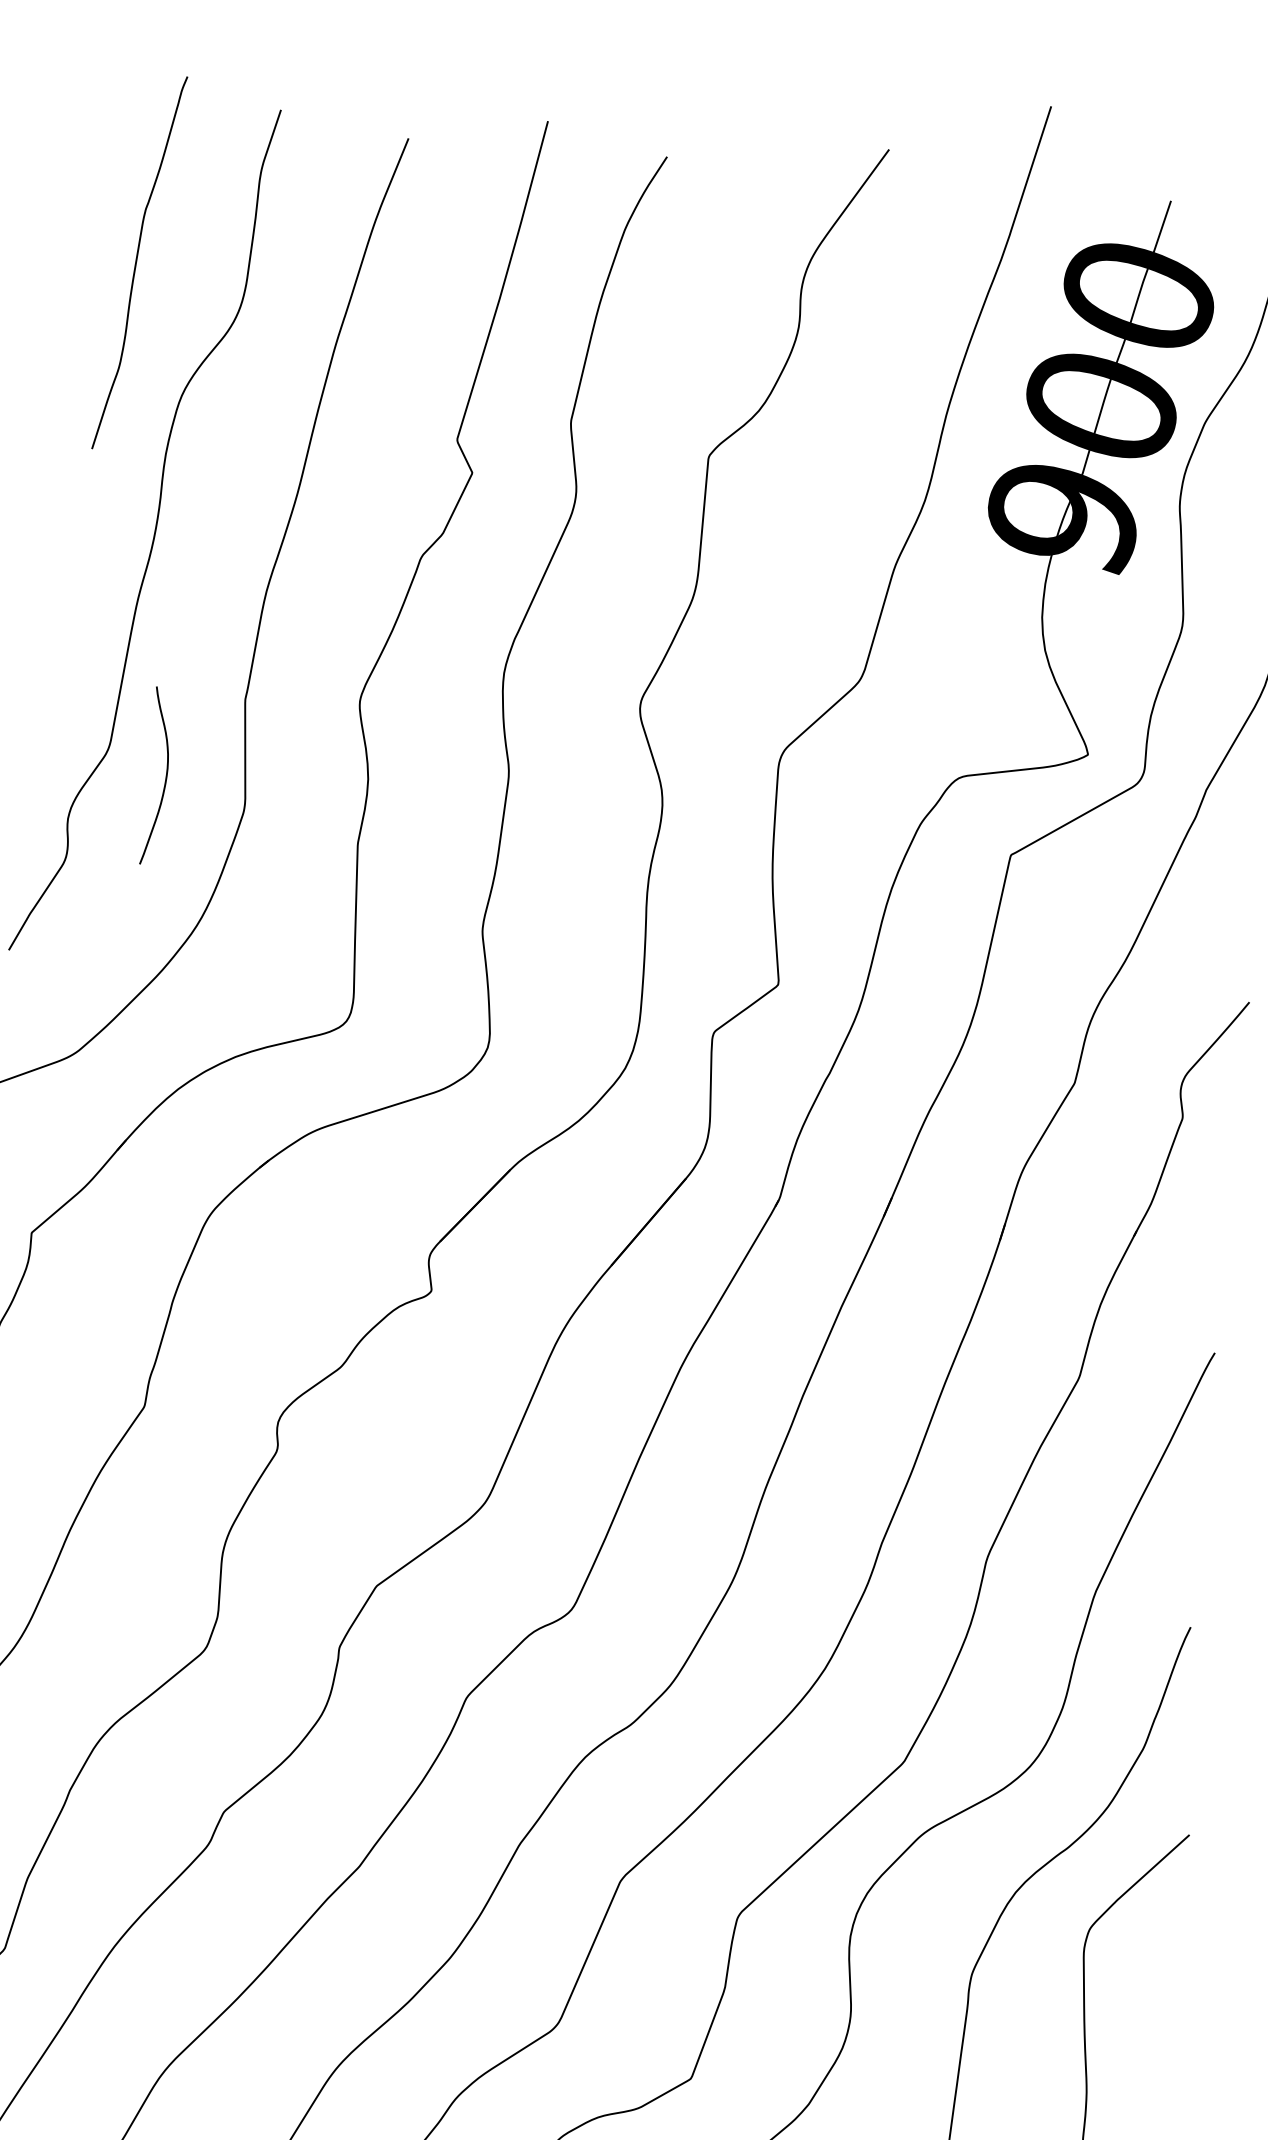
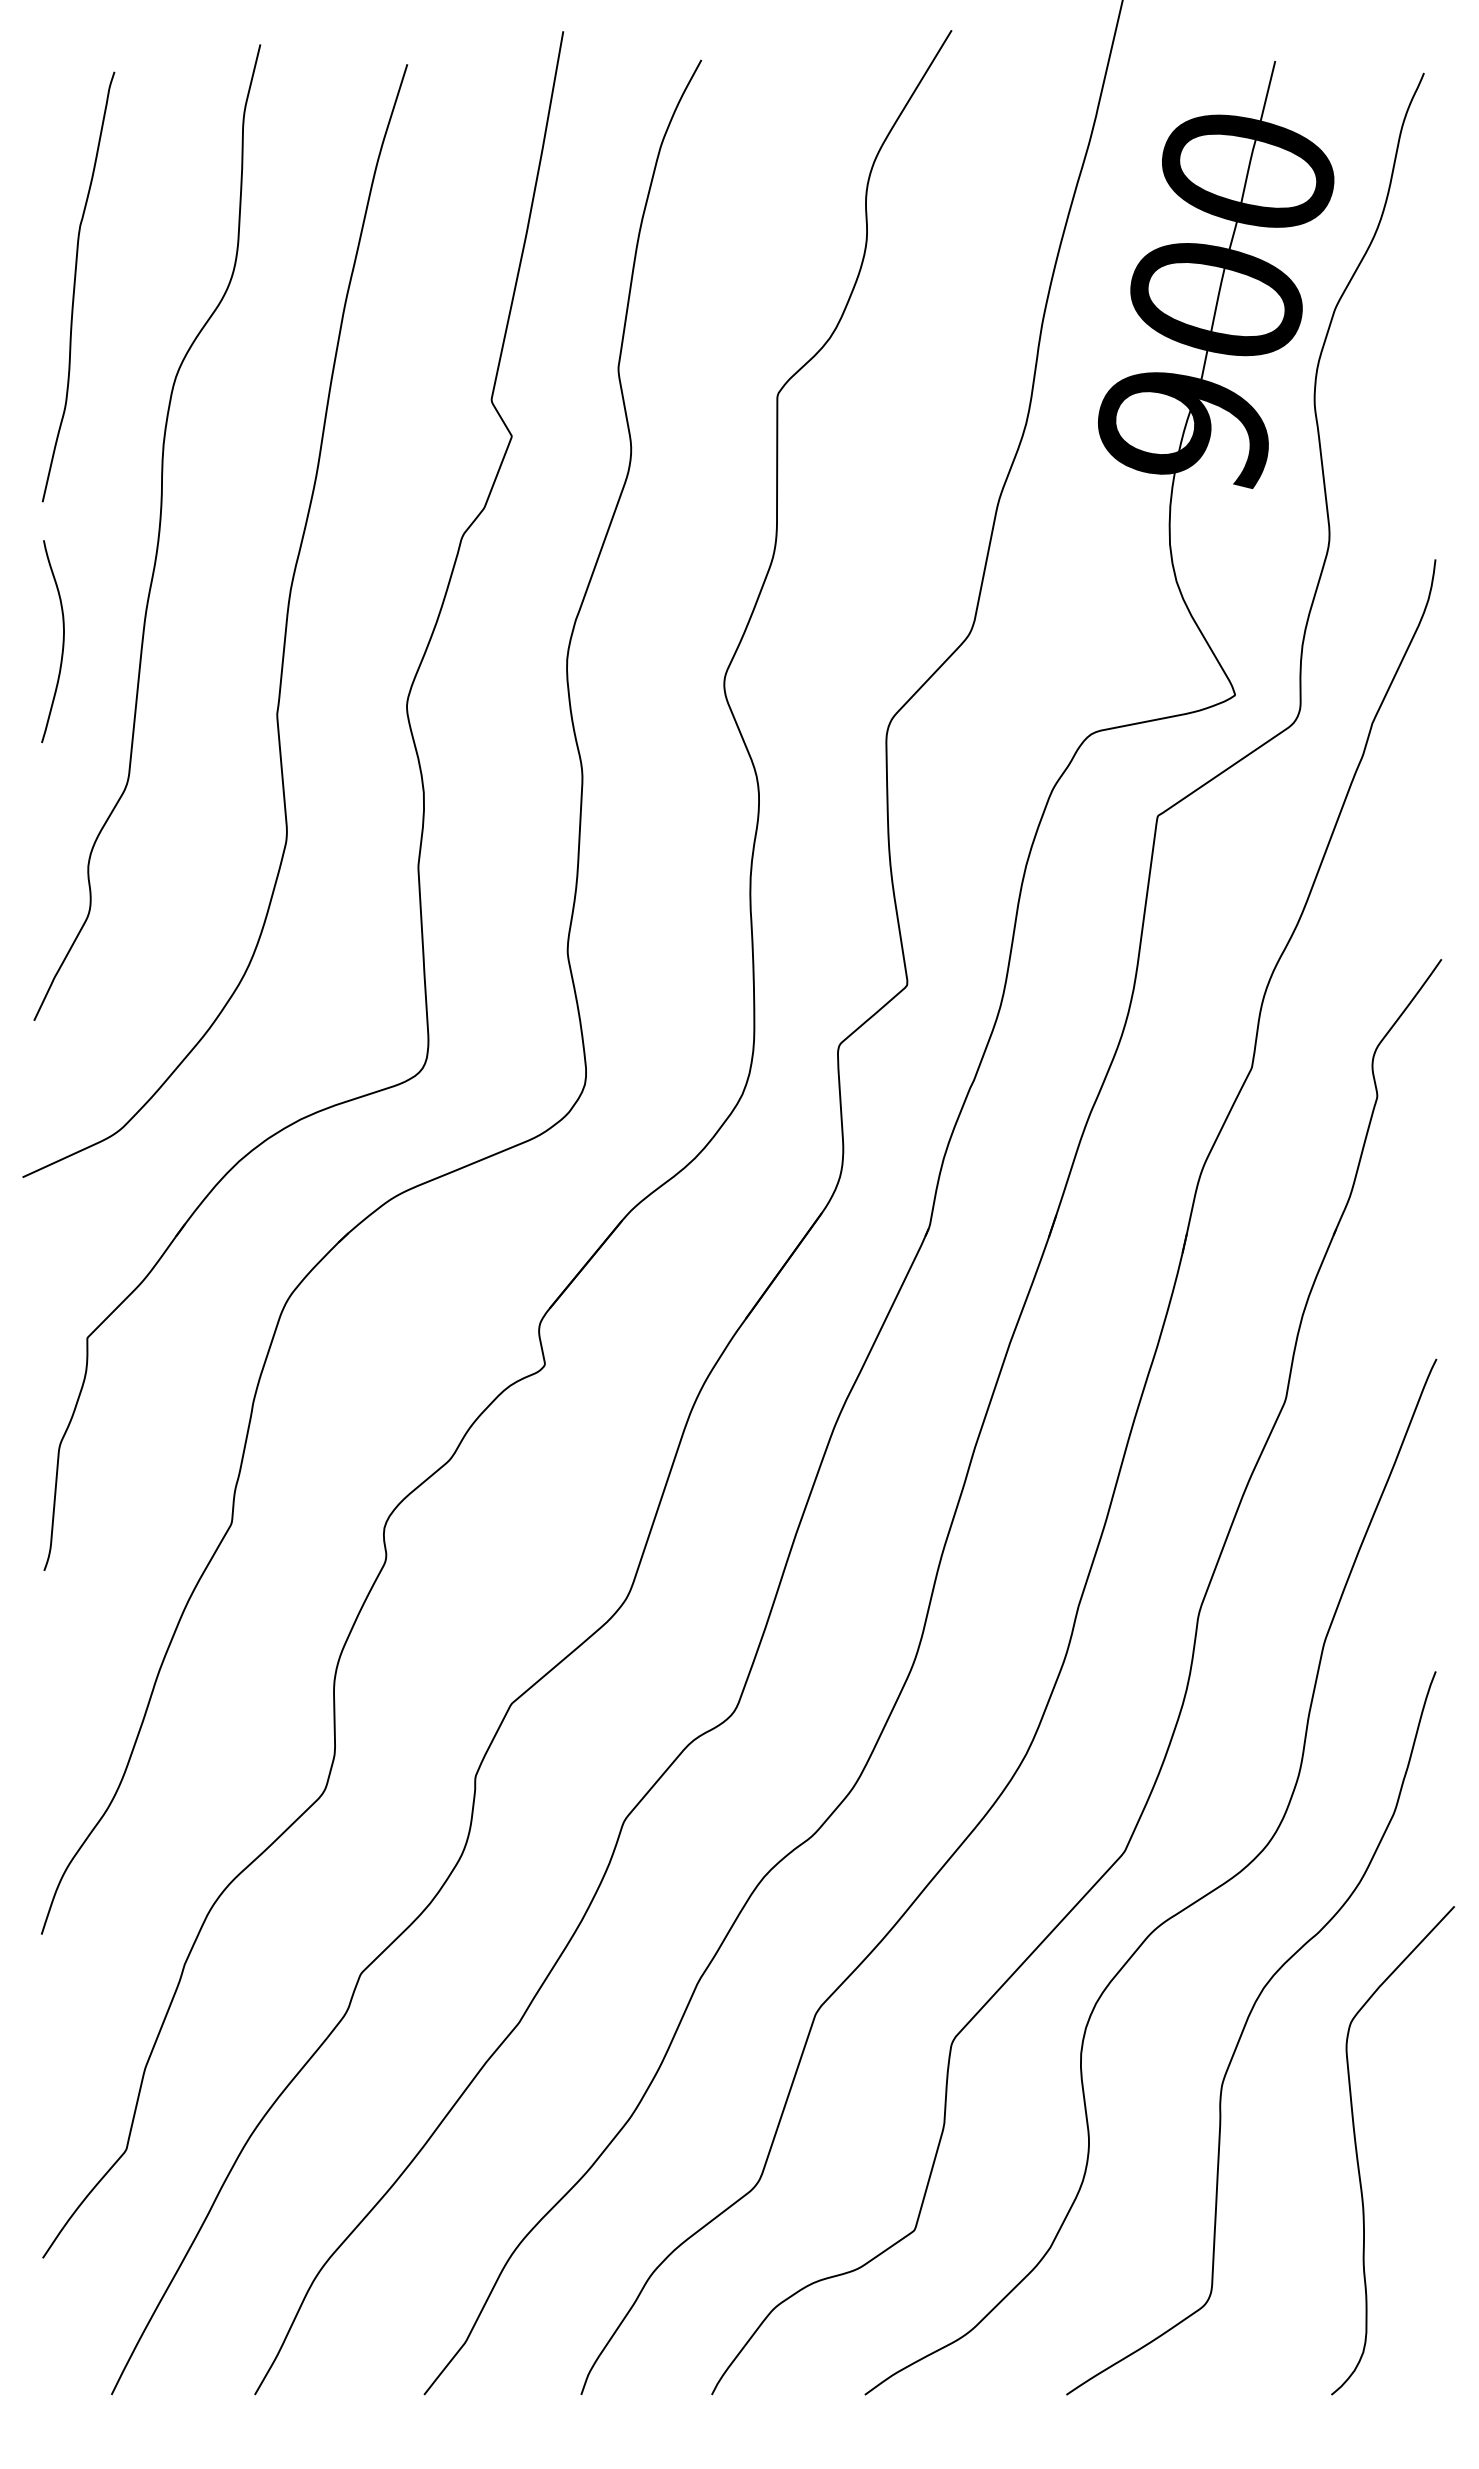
curve: (137, 262) -> (75, 286), moved
curve: (165, 776) -> (62, 641), moved

